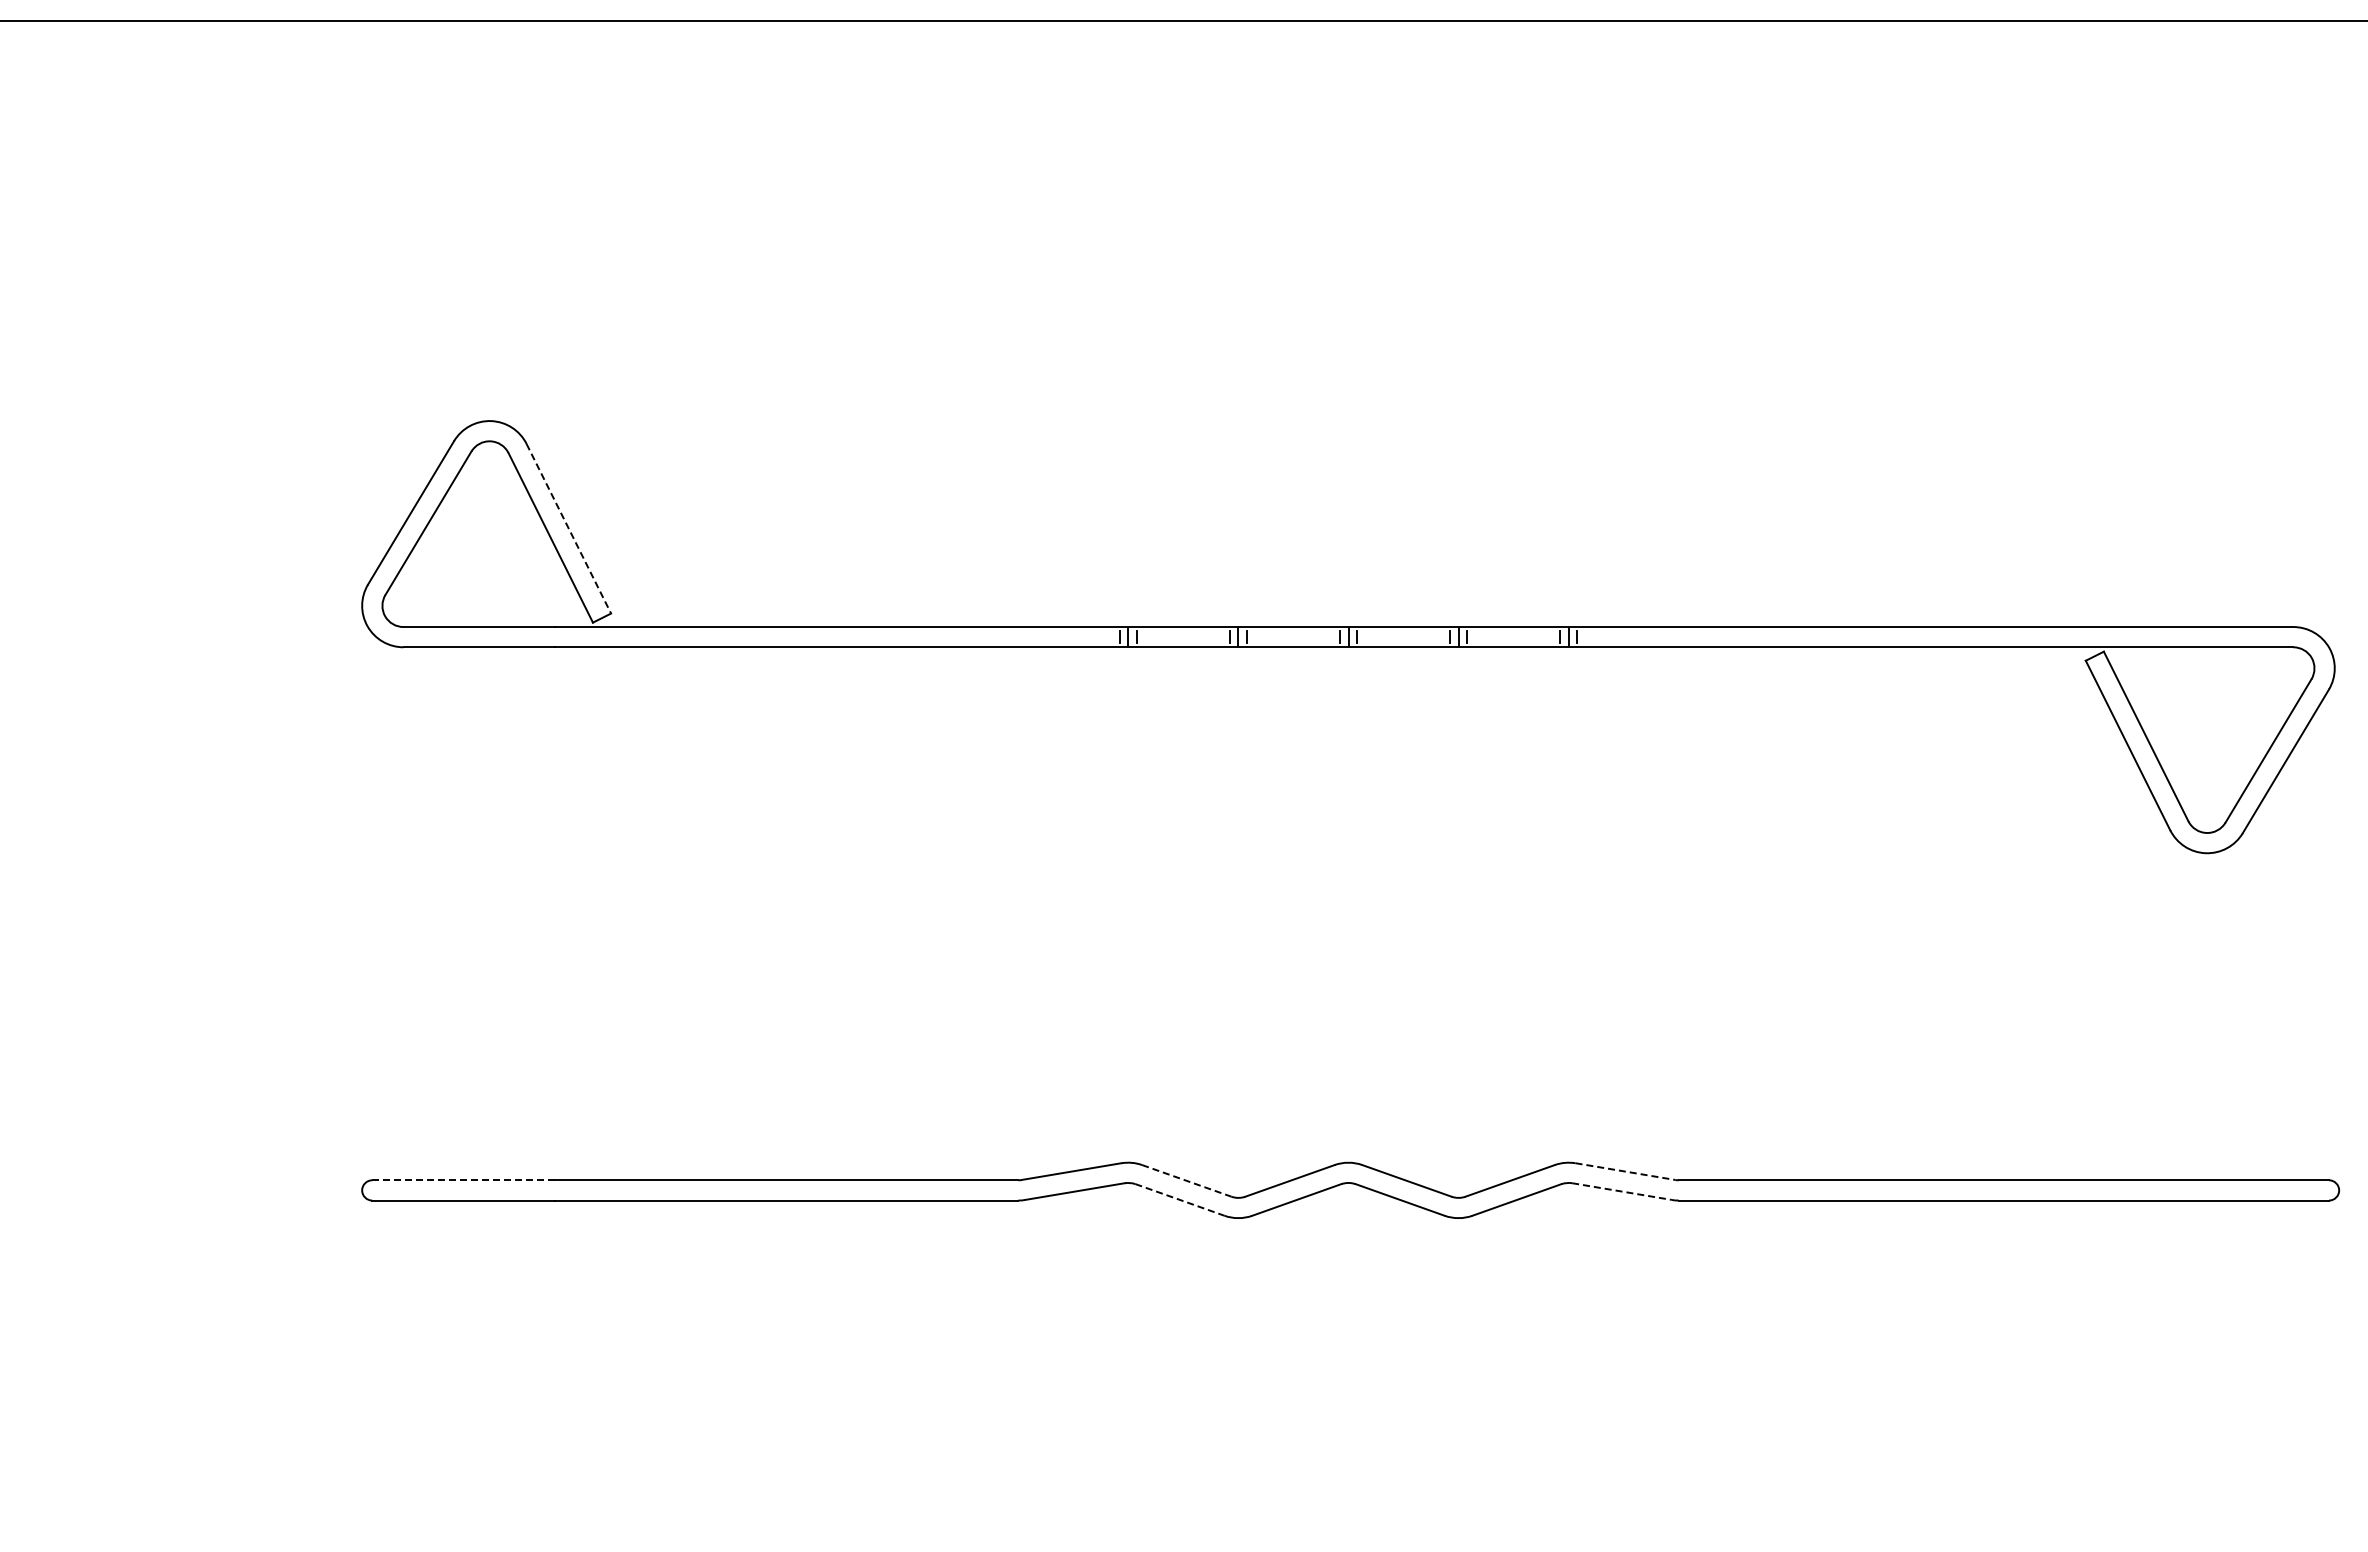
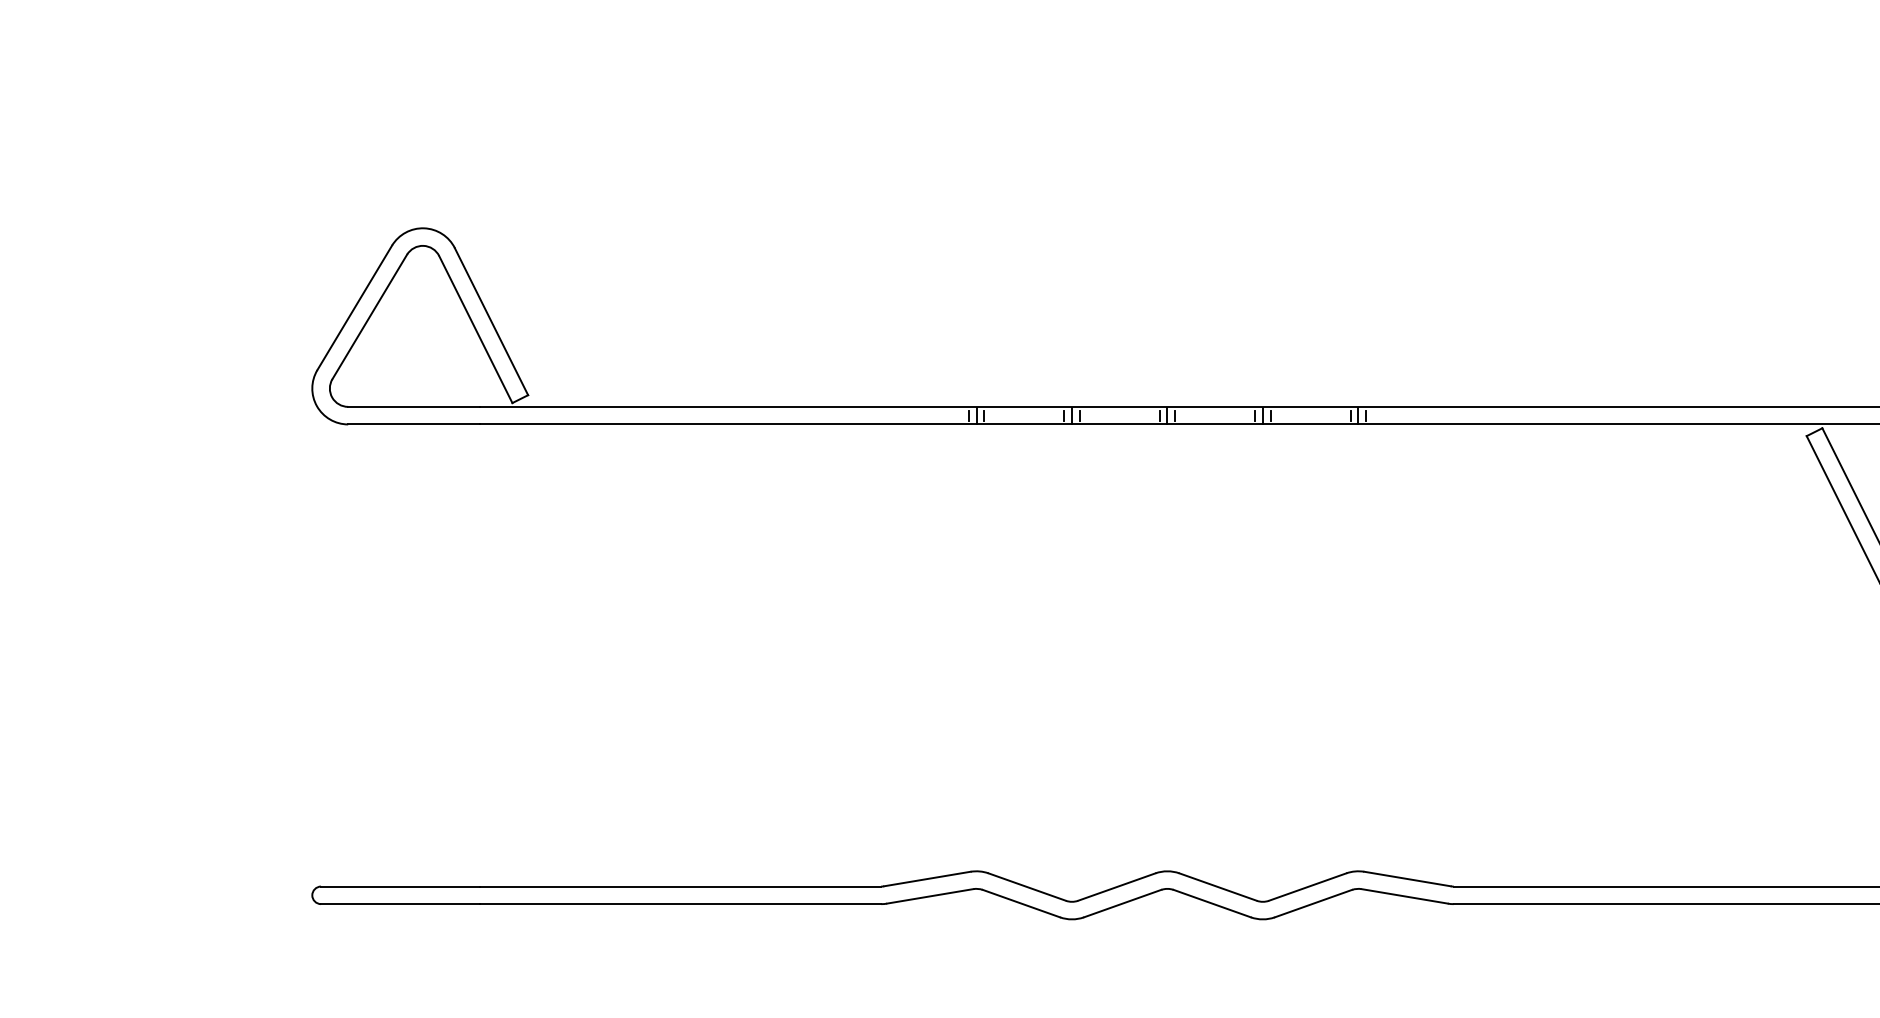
line: (568, 528) -> (491, 321), dashed -> solid
line: (1625, 1171) -> (1407, 878), dashed -> solid
line: (463, 1180) -> (400, 886), dashed -> solid
line: (1187, 1181) -> (1027, 887), dashed -> solid
line: (1622, 1191) -> (1405, 896), dashed -> solid
line: (1180, 1200) -> (1021, 904), dashed -> solid

